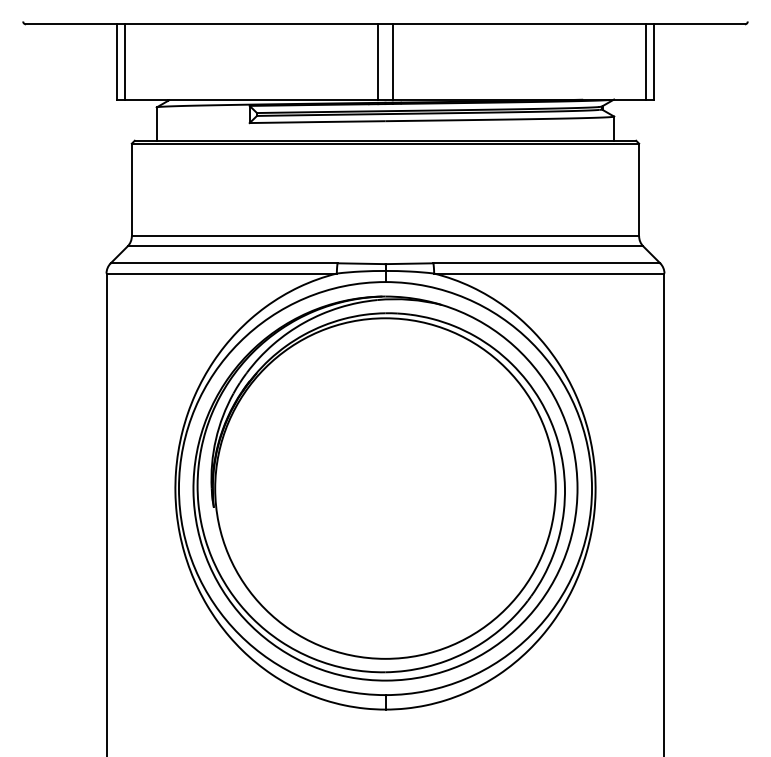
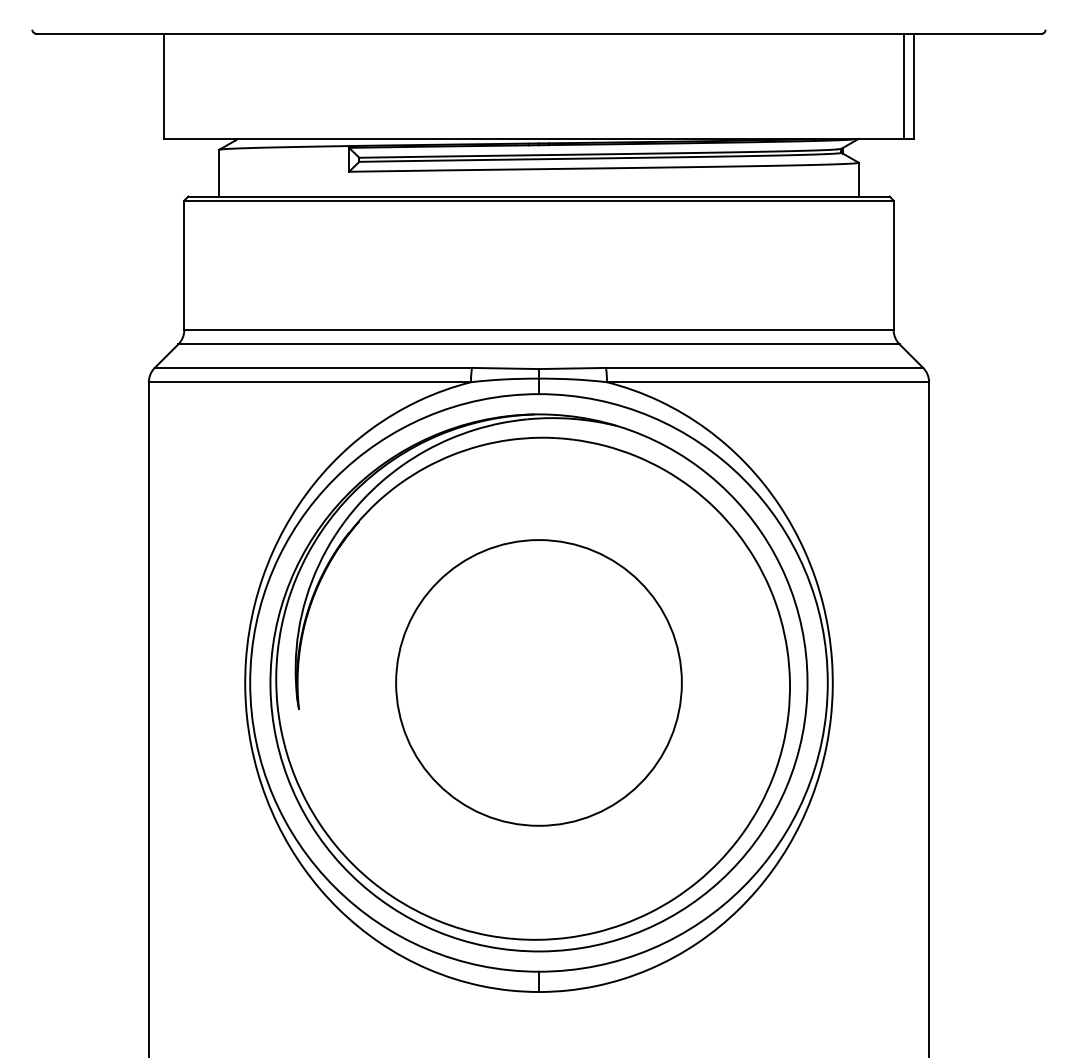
line: (124, 62) -> (174, 86), removed
line: (377, 62) -> (528, 86), removed
line: (393, 62) -> (549, 86), removed
circle: (385, 488) -> (538, 682), size x0.6

